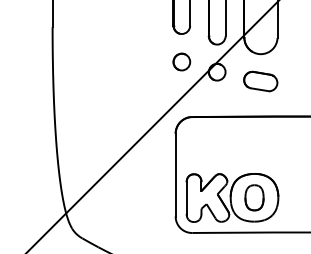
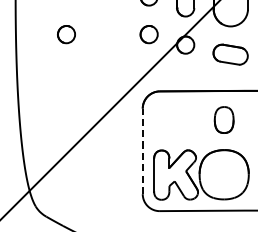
part: (101, 61) -> (66, 34), added
line: (175, 174) -> (142, 150), solid -> dashed
part: (254, 197) -> (224, 119), moved

